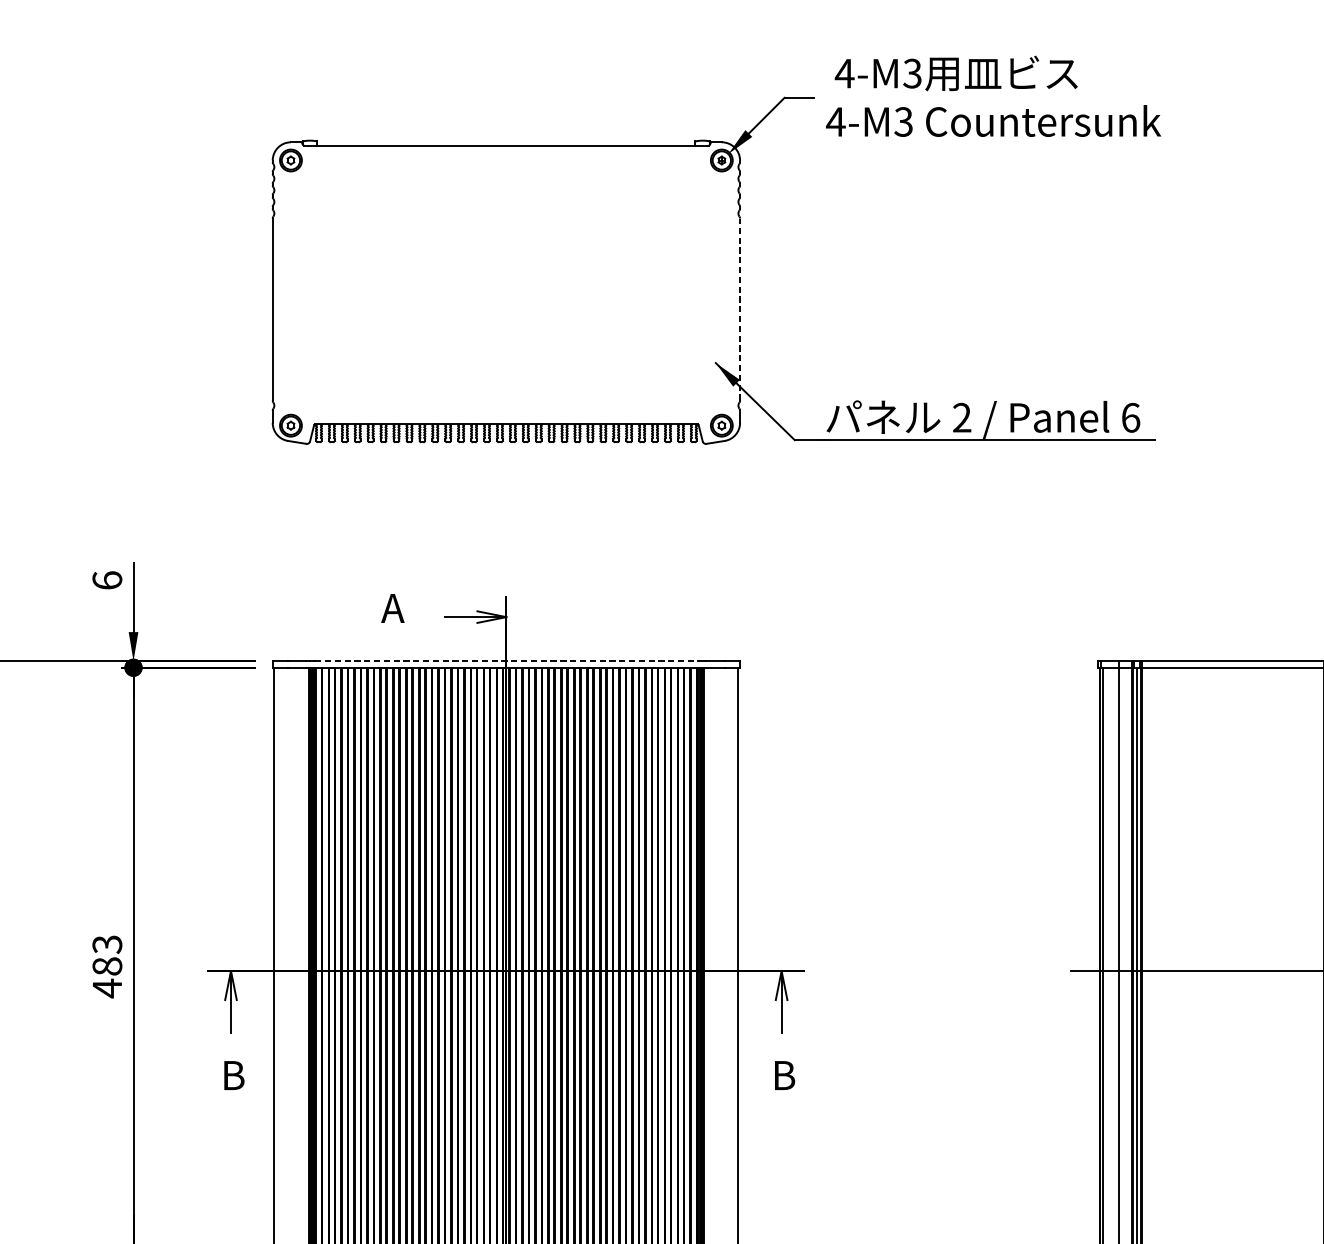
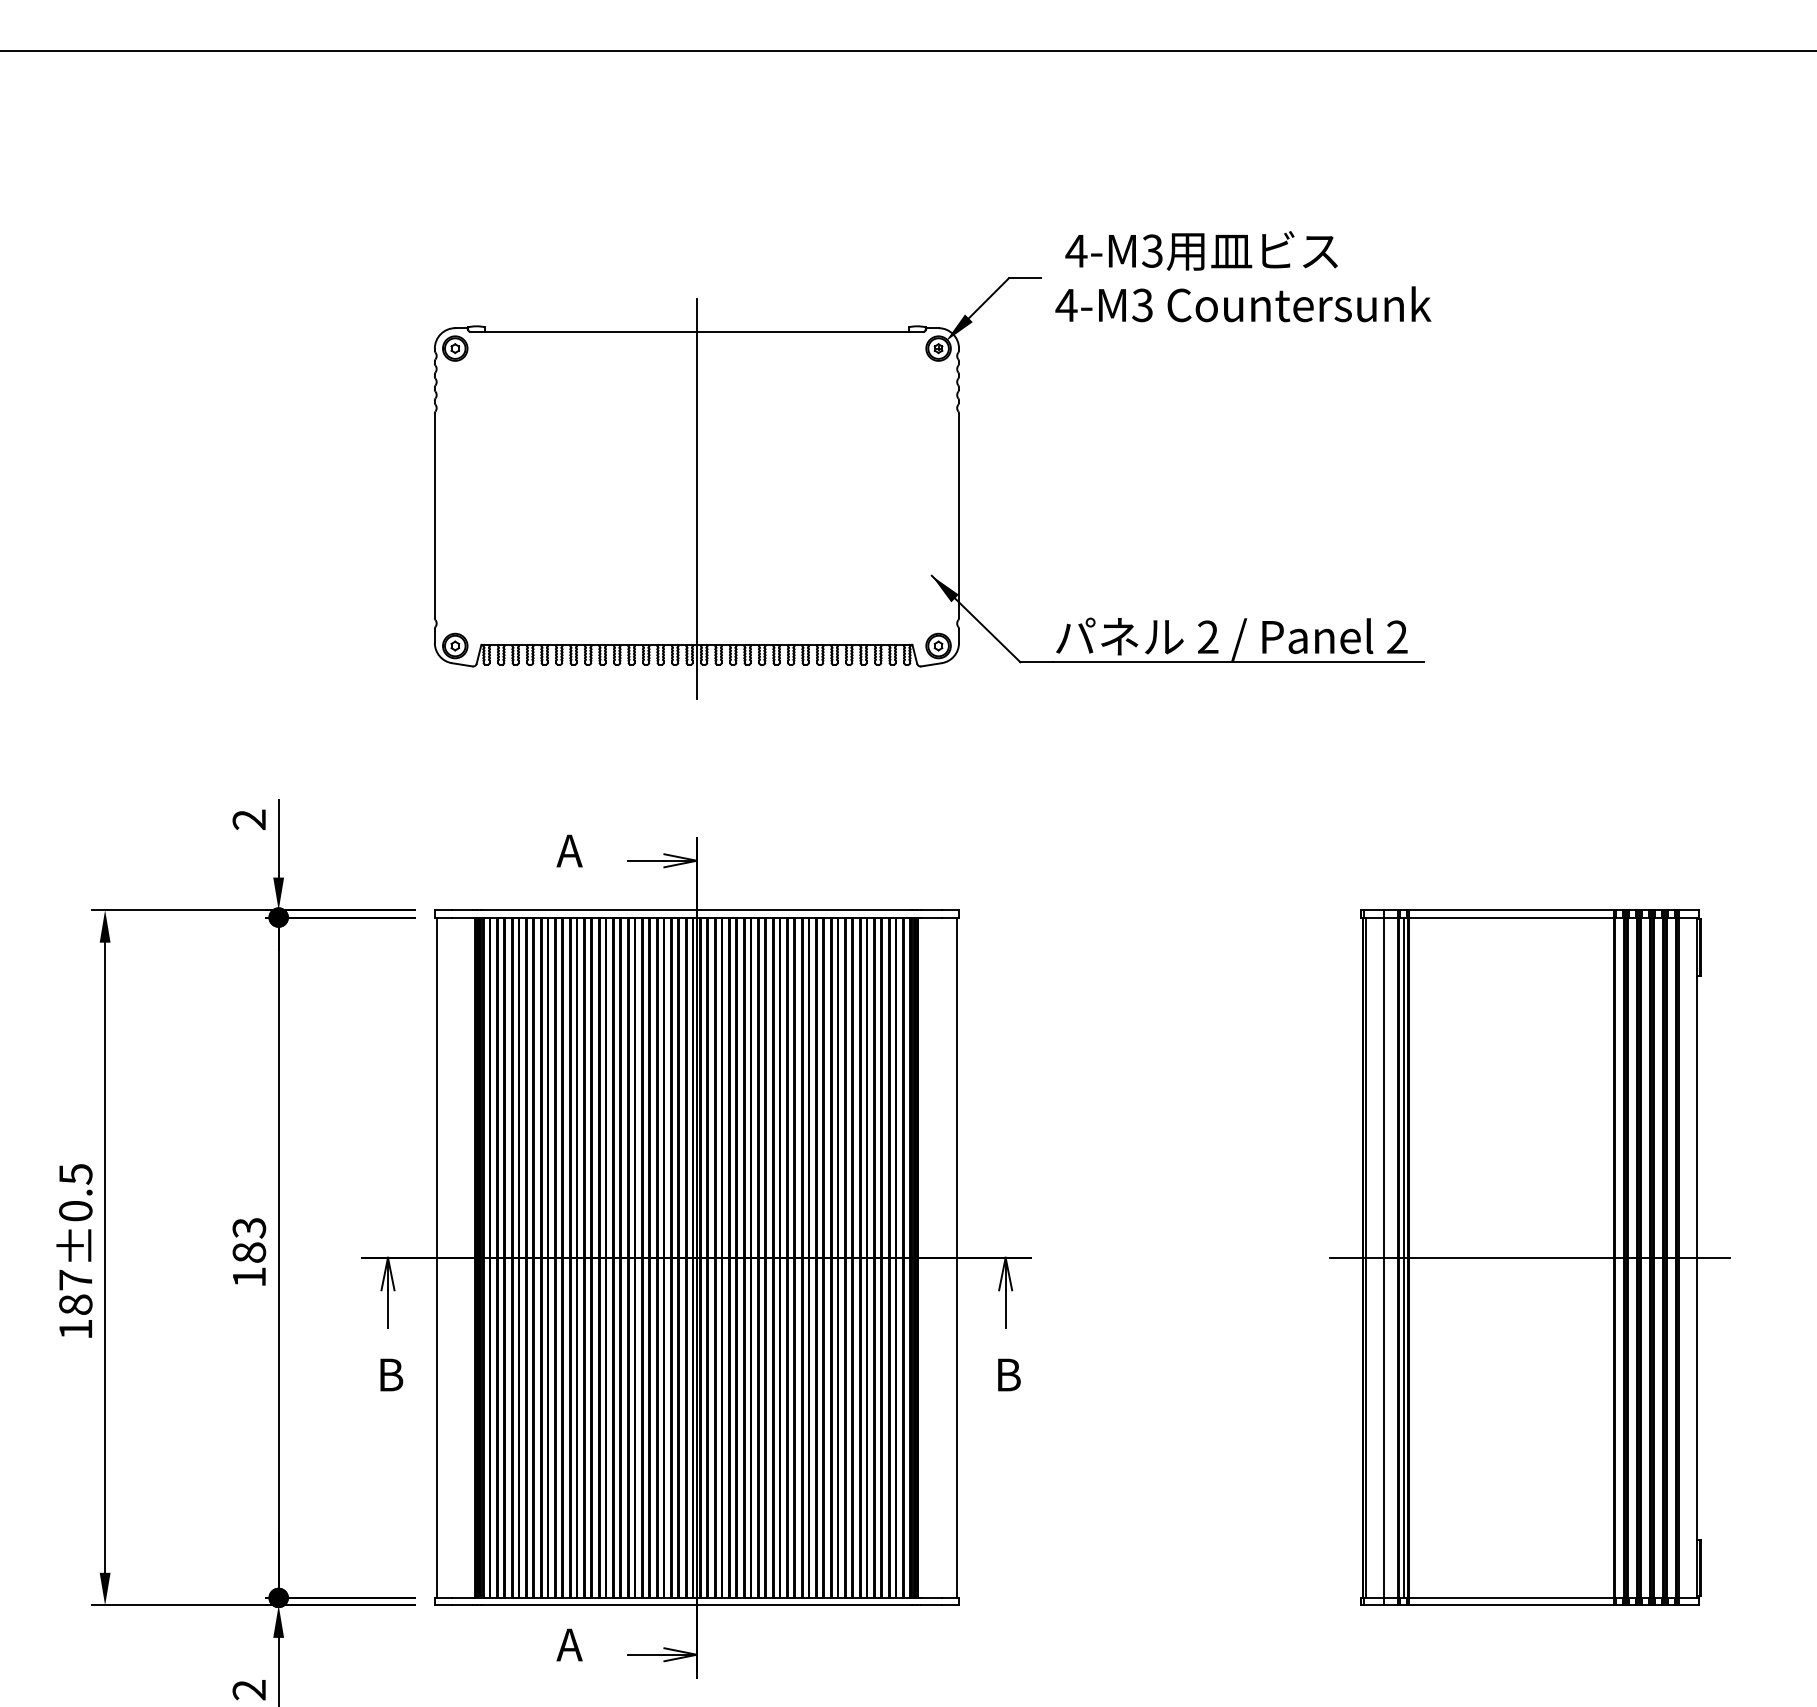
line: (506, 295) -> (696, 499), added
line: (740, 309) -> (959, 515), dashed -> solid
text: (1130, 418) -> (1397, 637), 6 -> 2
text: (107, 580) -> (249, 819), 6 -> 2
line: (506, 661) -> (696, 910), dashed -> solid
text: (107, 988) -> (249, 1277), 483 -> 183

